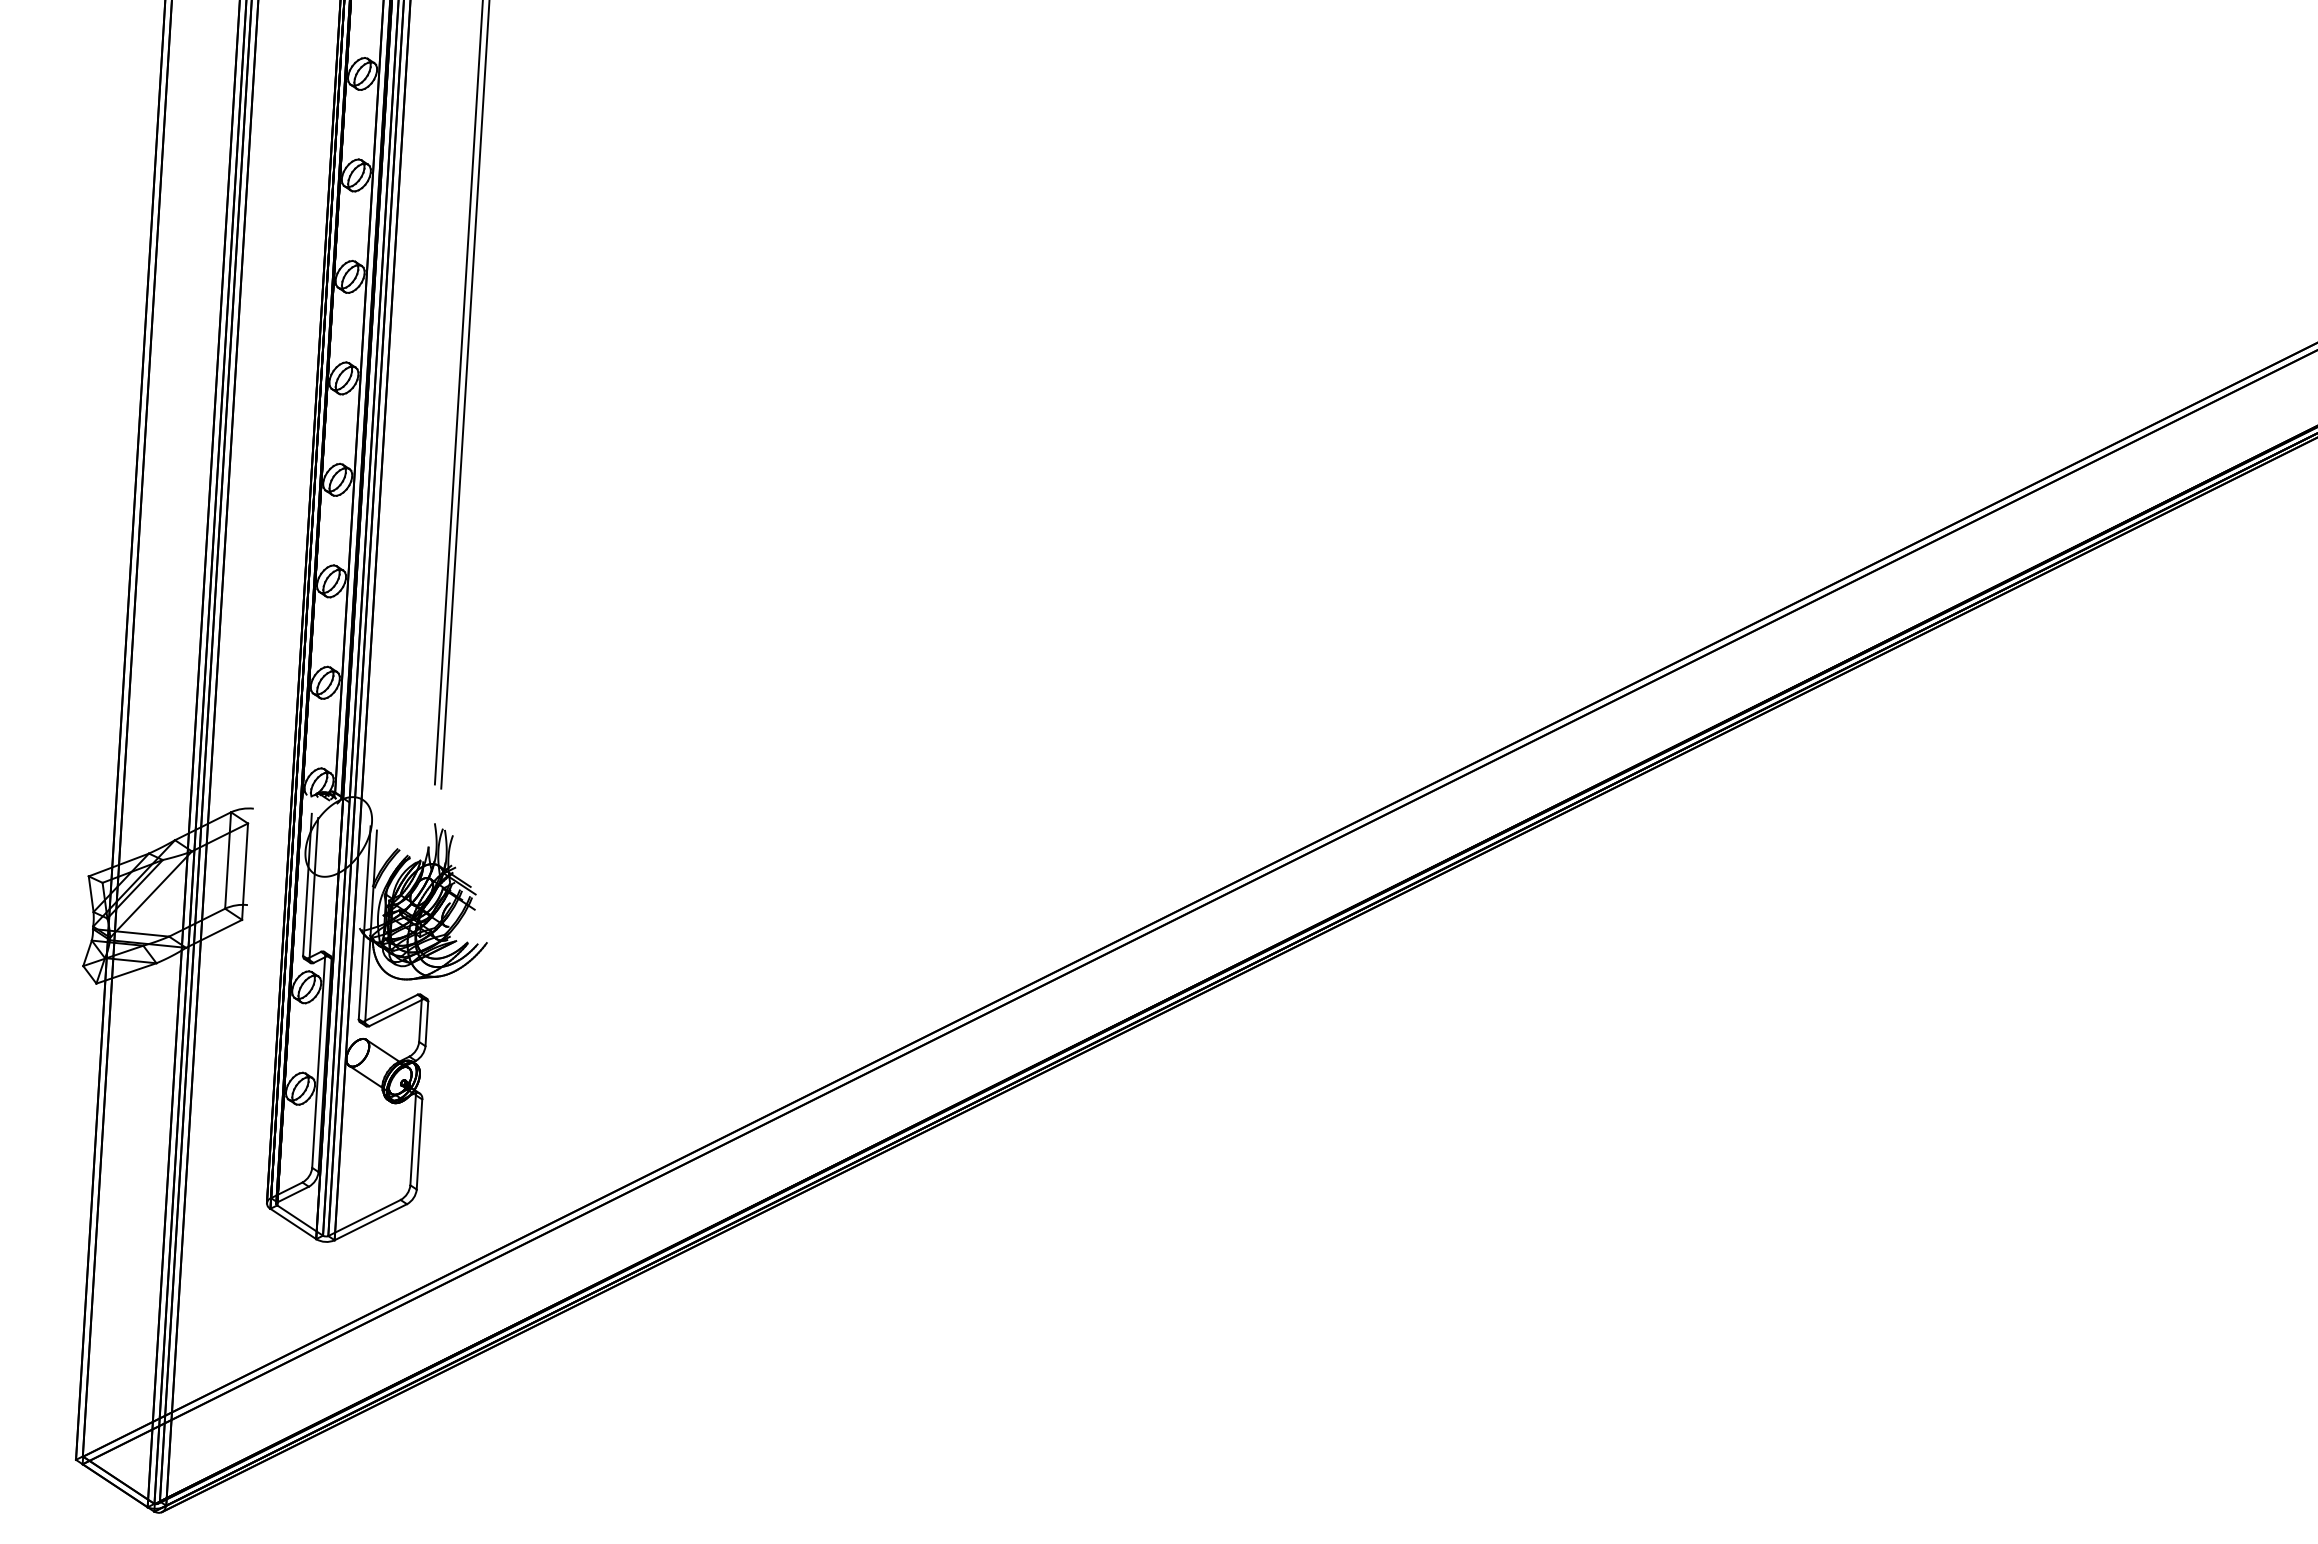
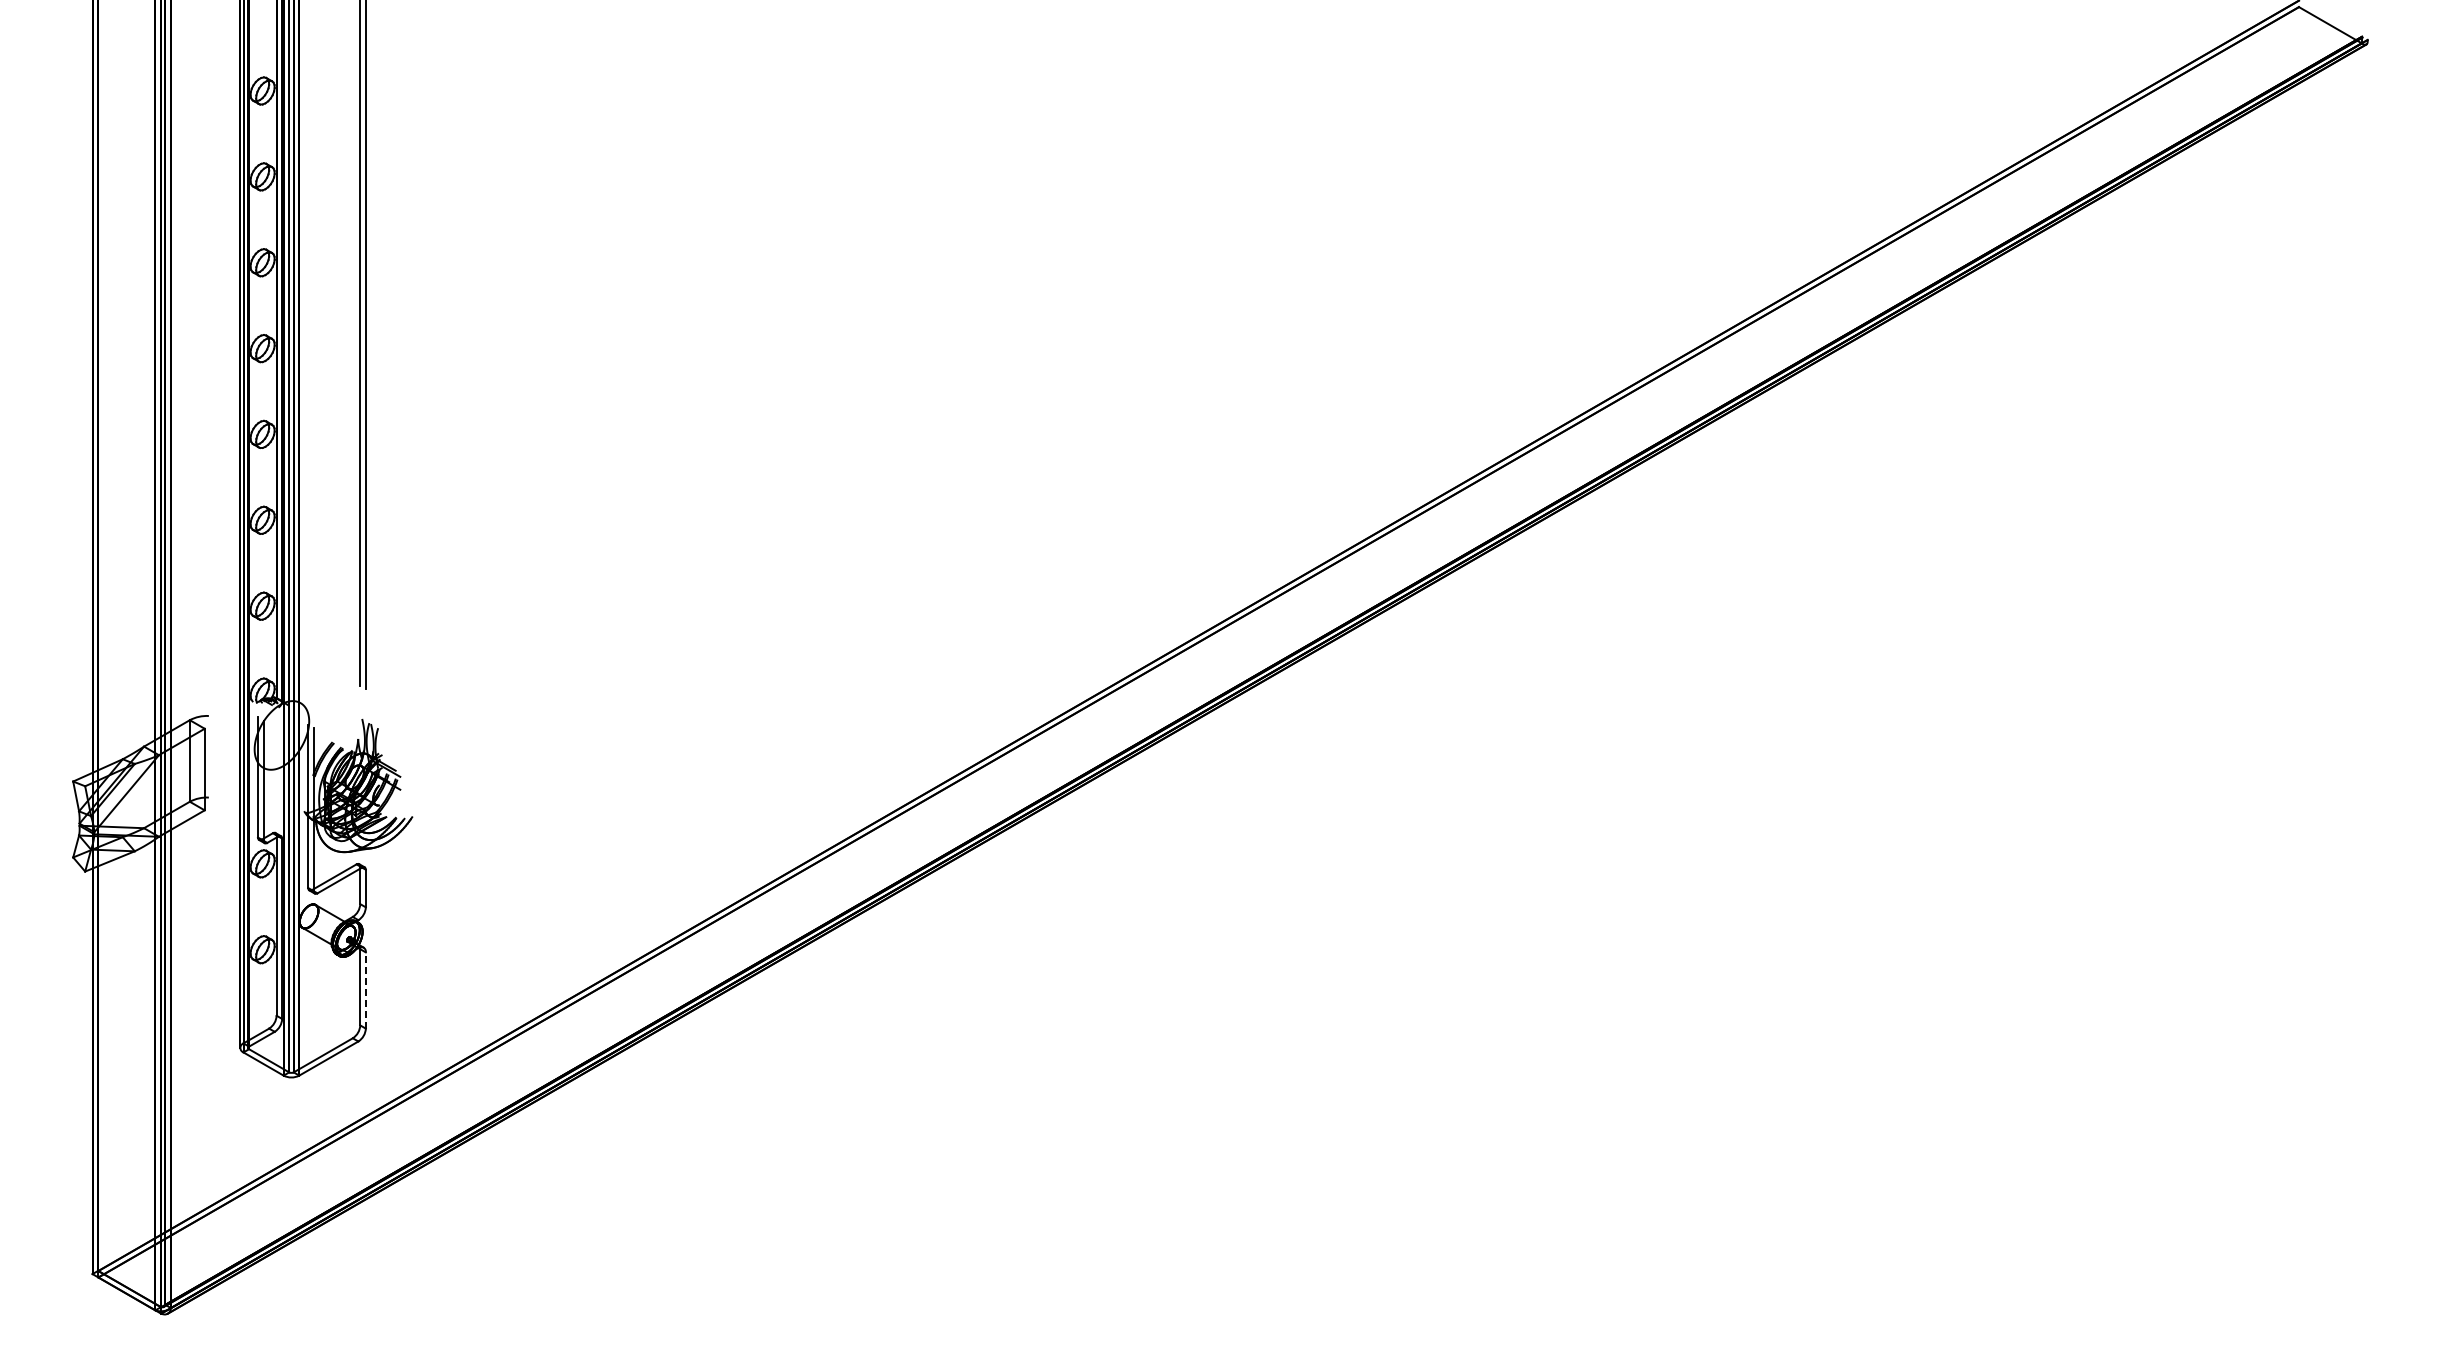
line: (419, 1144) -> (365, 990), solid -> dashed

